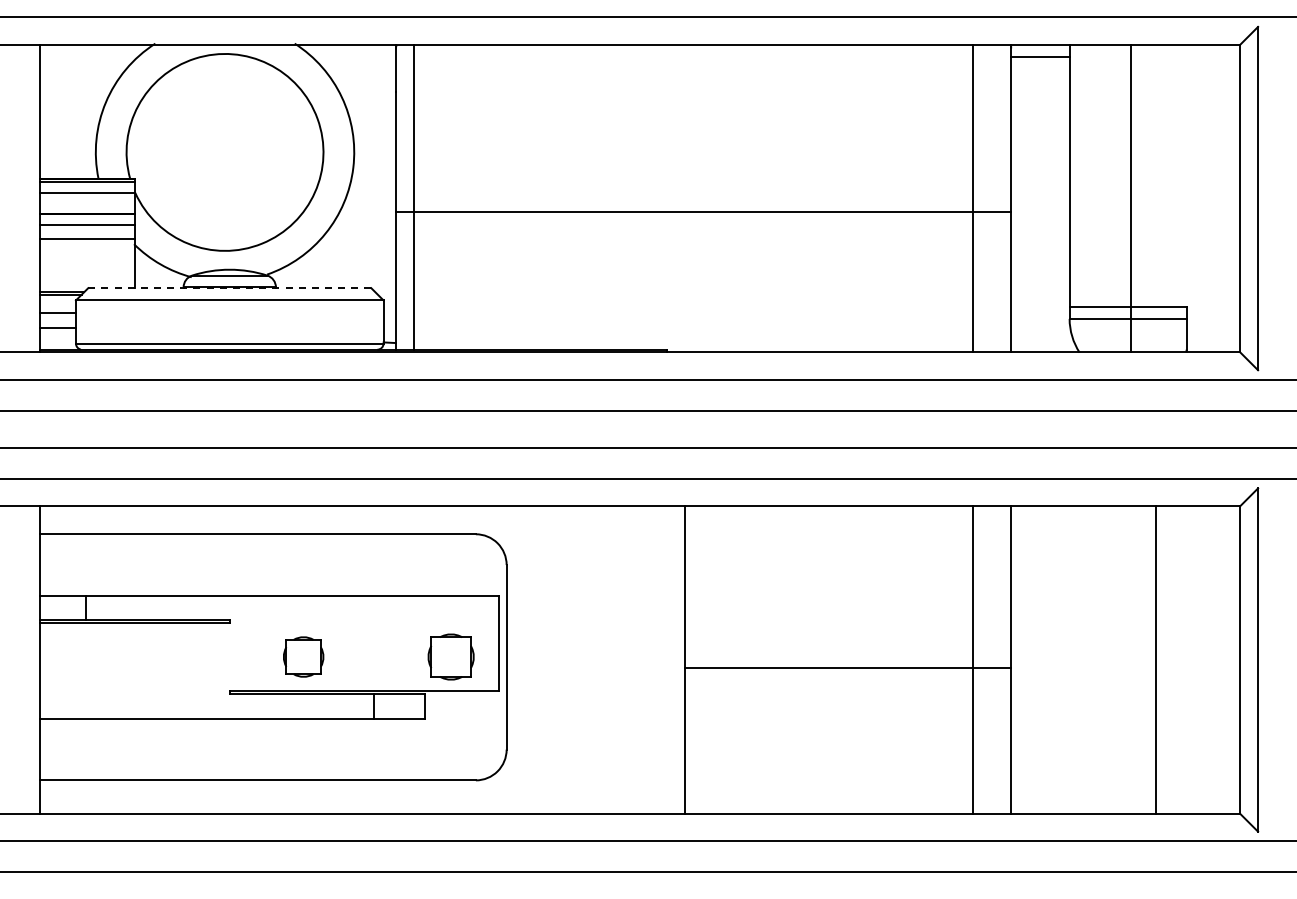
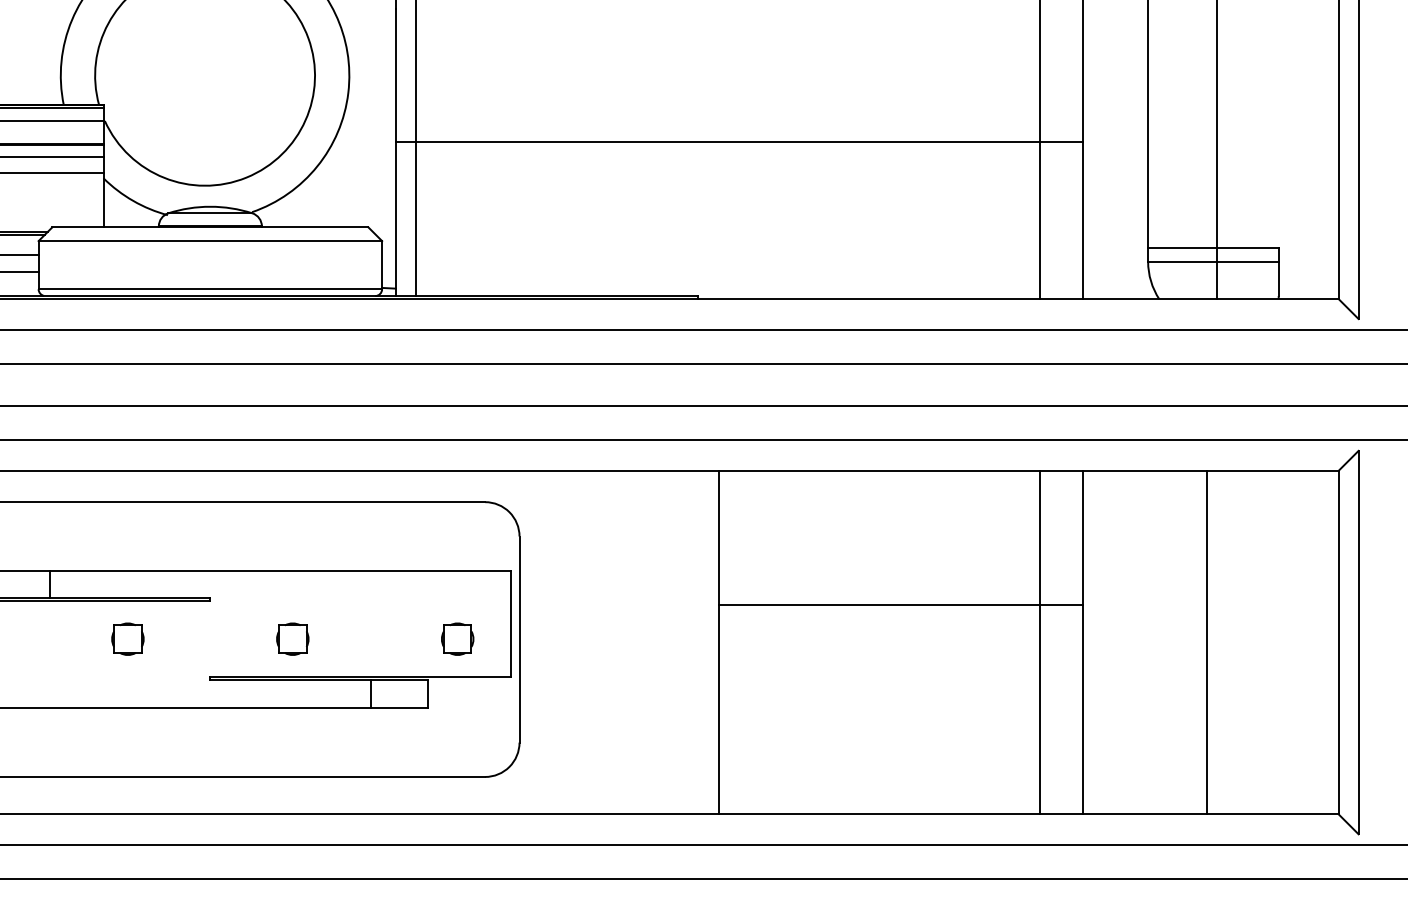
line: (229, 288) -> (210, 227), dashed -> solid
part: (155, 656) -> (127, 638), added
part: (303, 656) -> (292, 638), size x0.71
part: (451, 656) -> (457, 638), size x0.62
line: (1155, 659) -> (1206, 641), moved
line: (848, 667) -> (901, 605), moved

